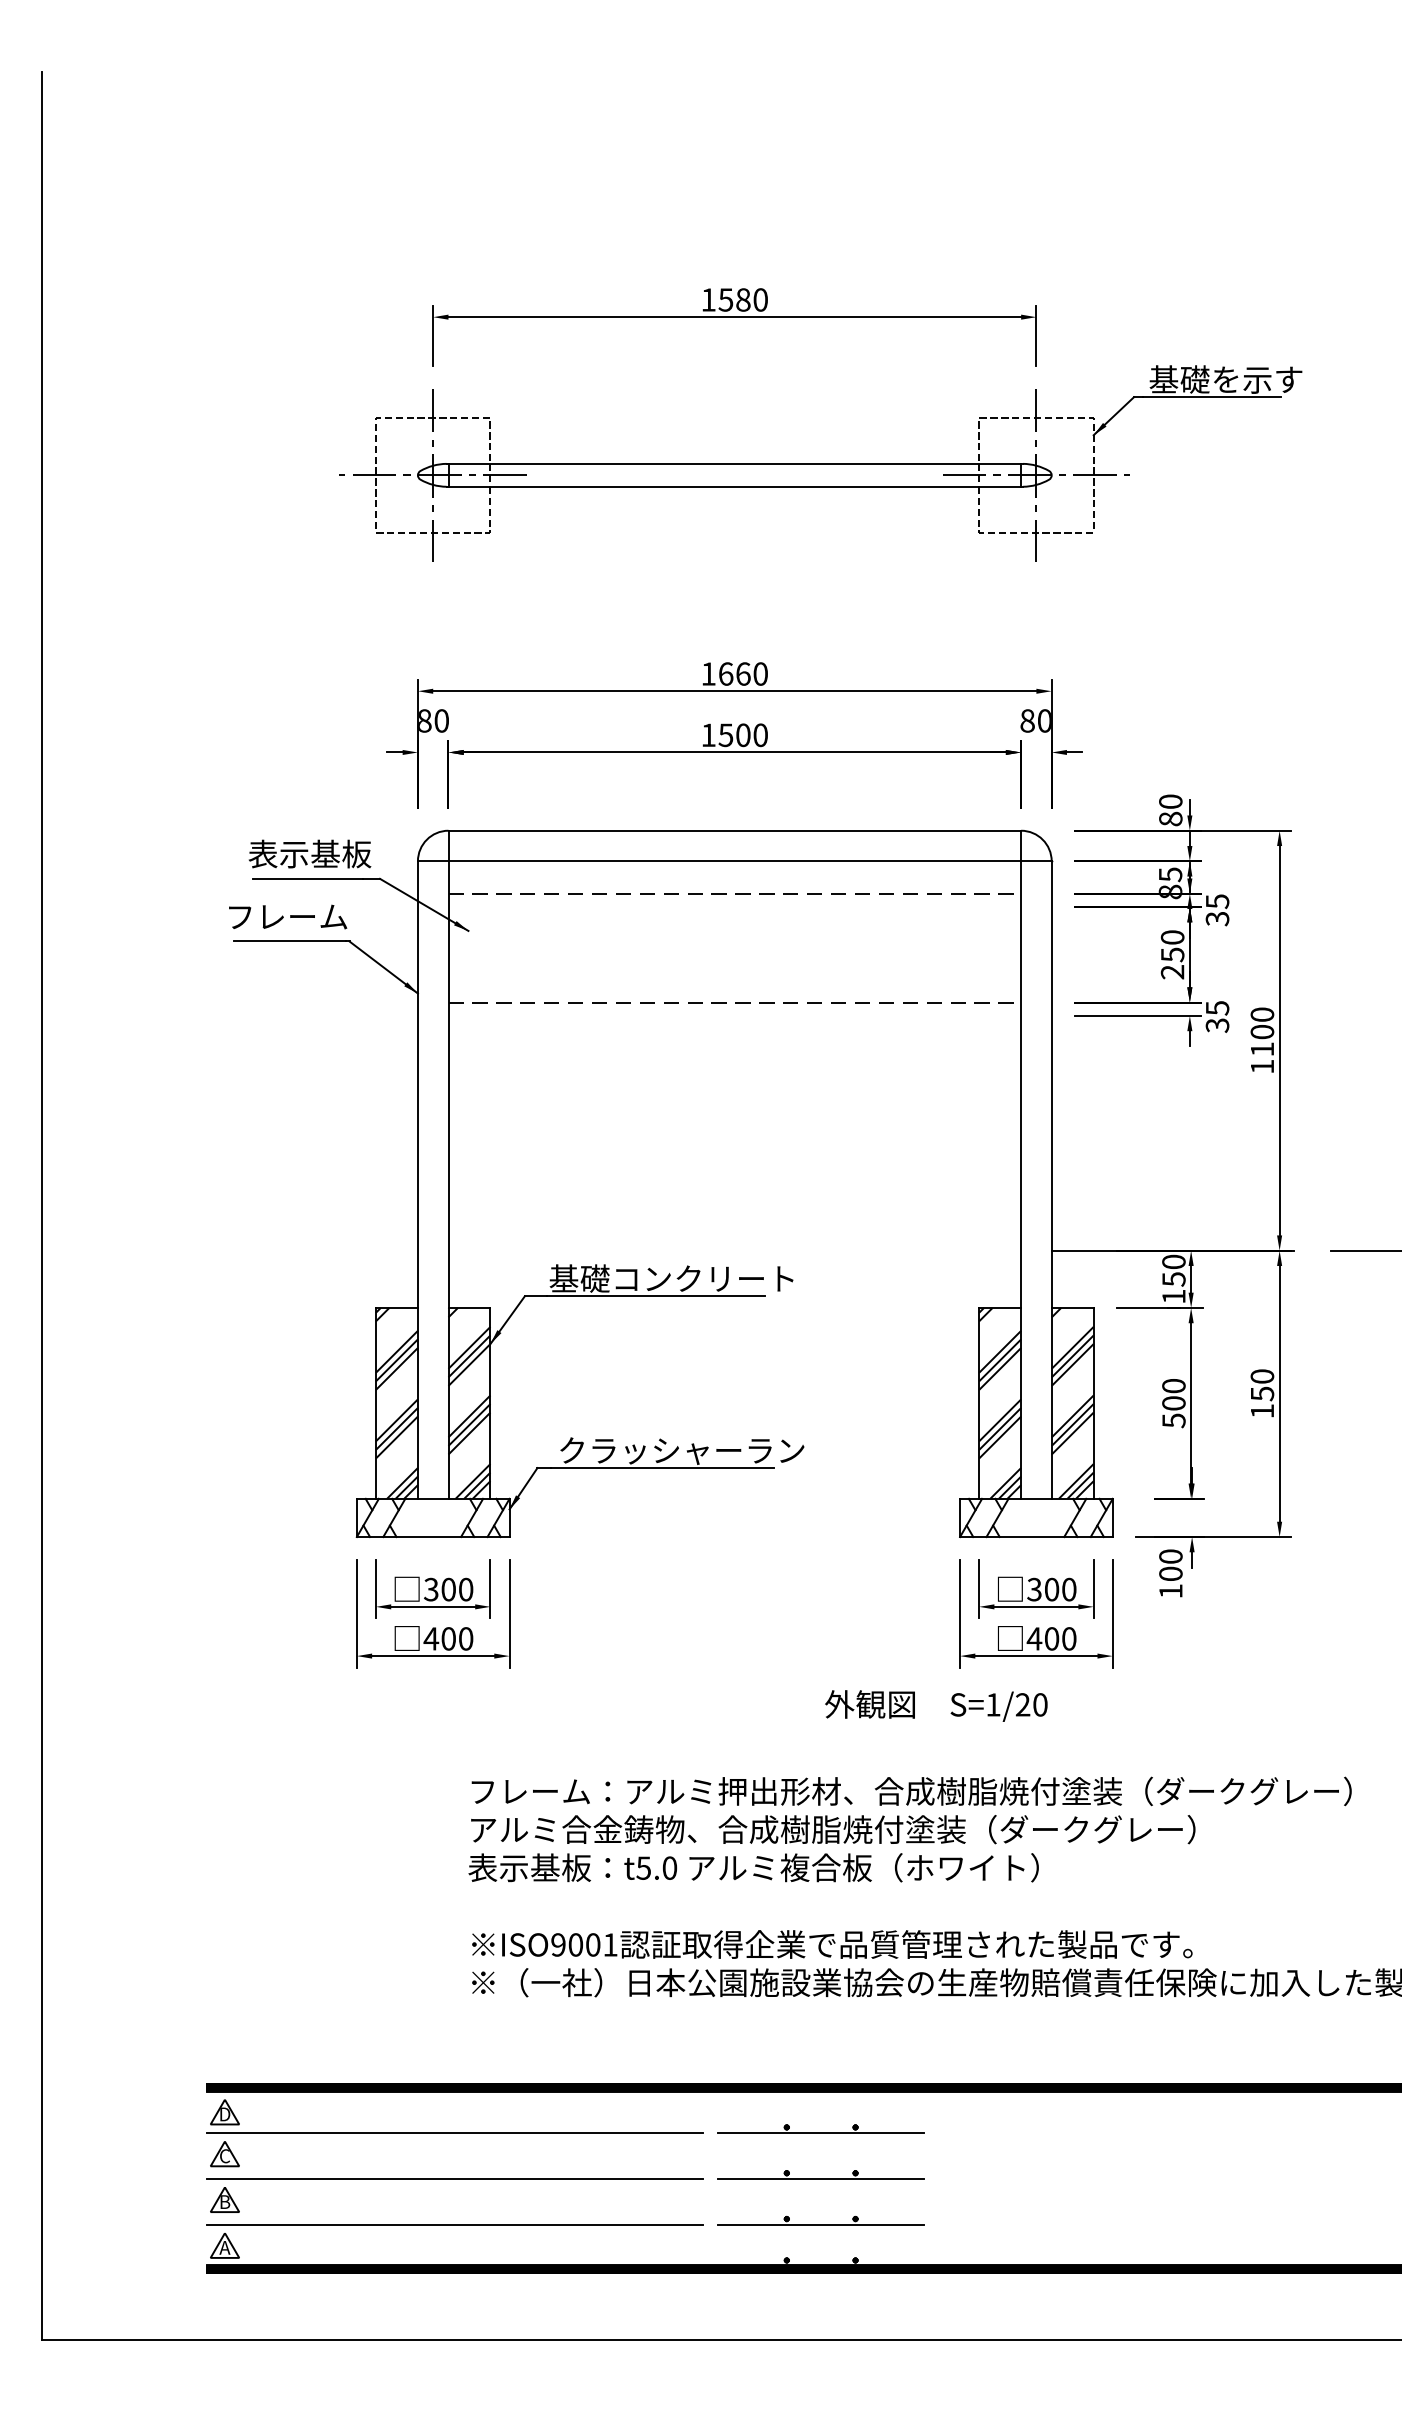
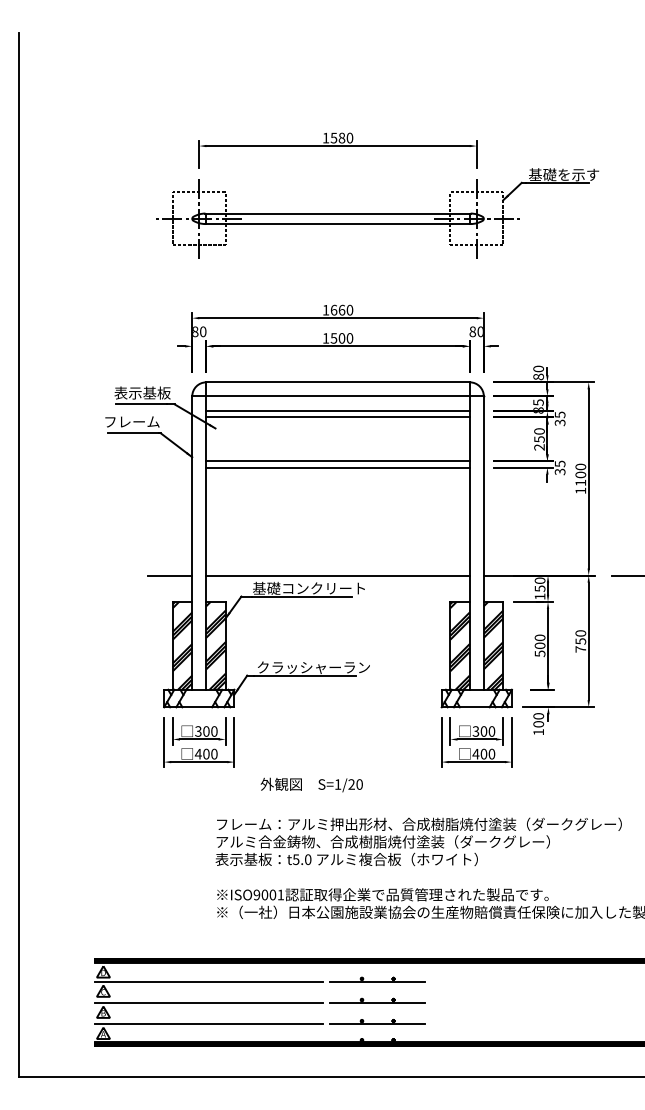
line: (735, 894) -> (338, 411), dashed -> solid
line: (733, 907) -> (337, 417), added
line: (735, 1002) -> (338, 461), dashed -> solid
line: (733, 1015) -> (337, 467), added
line: (368, 1250) -> (169, 575), added
line: (733, 1250) -> (337, 575), added
text: (1261, 1411) -> (580, 649), 150 -> 750
text: (935, 1704) -> (311, 784), moved

